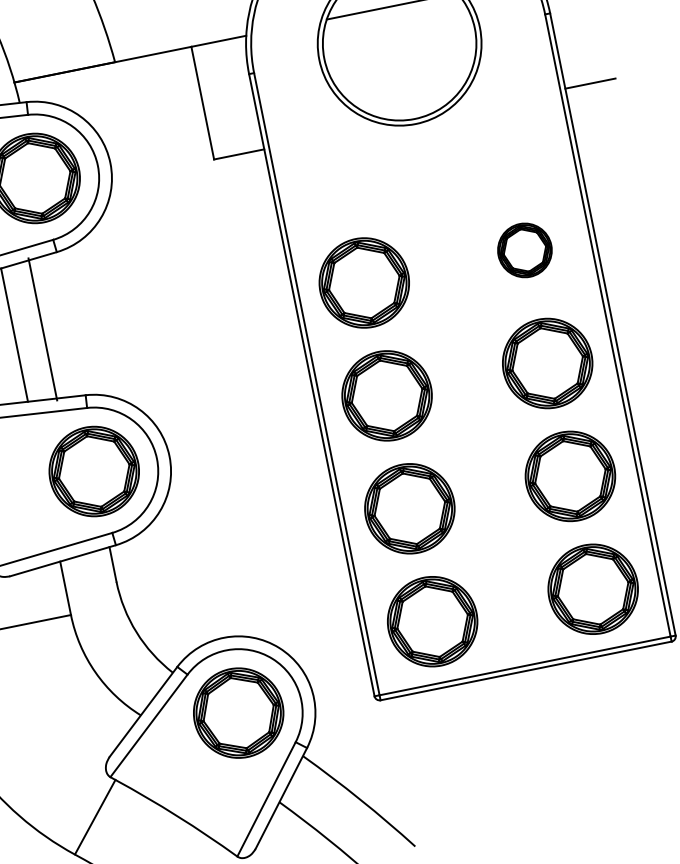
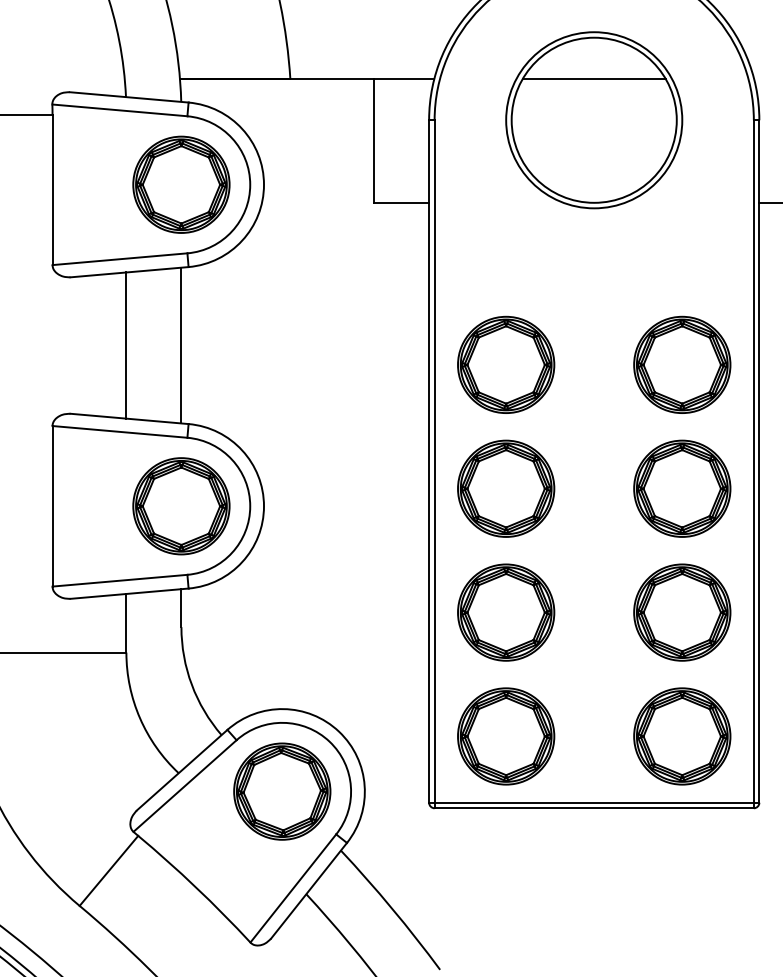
part: (525, 250) -> (682, 364), size x1.67
line: (42, 329) -> (181, 345), moved

